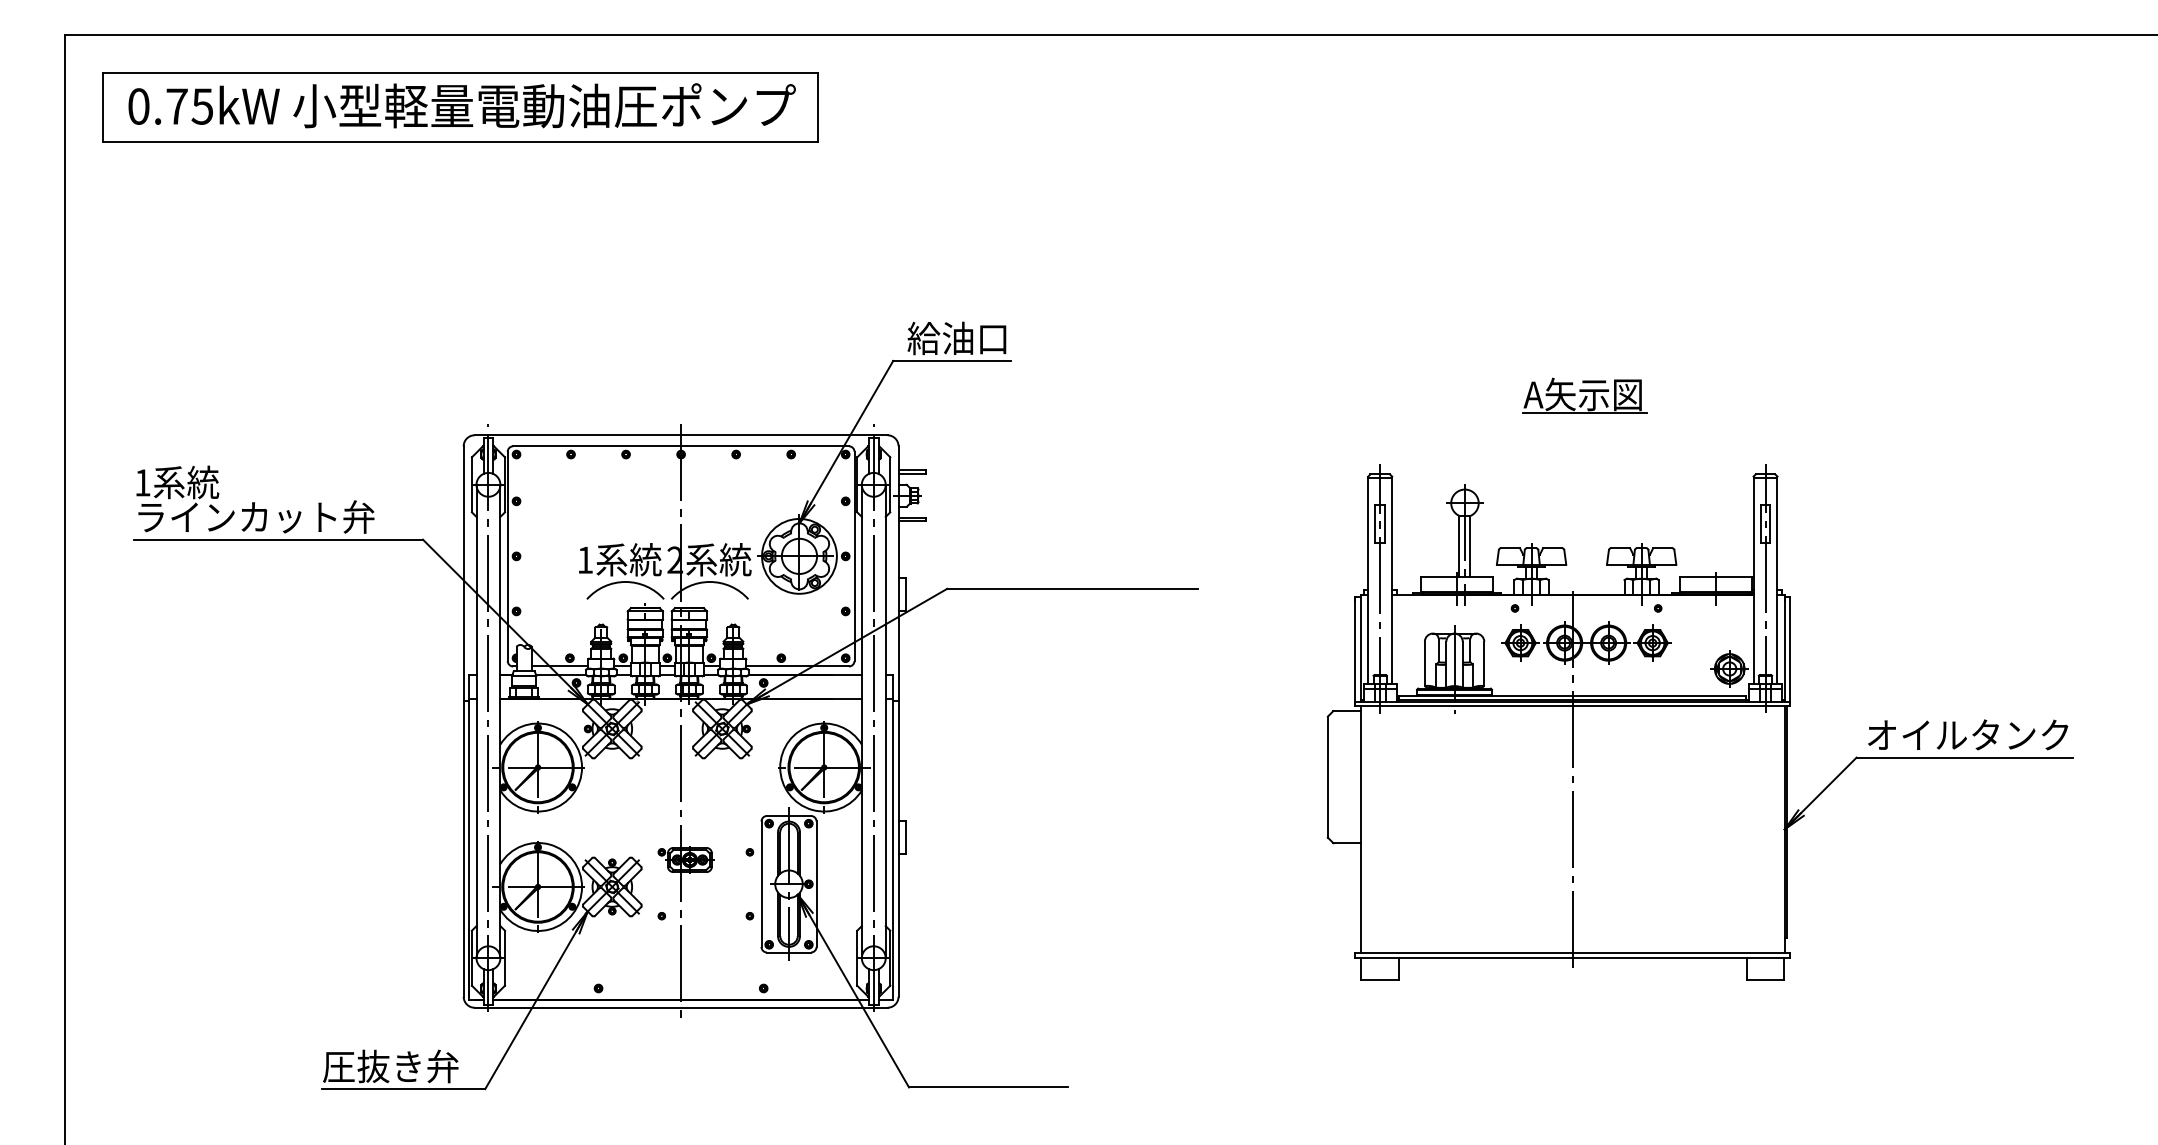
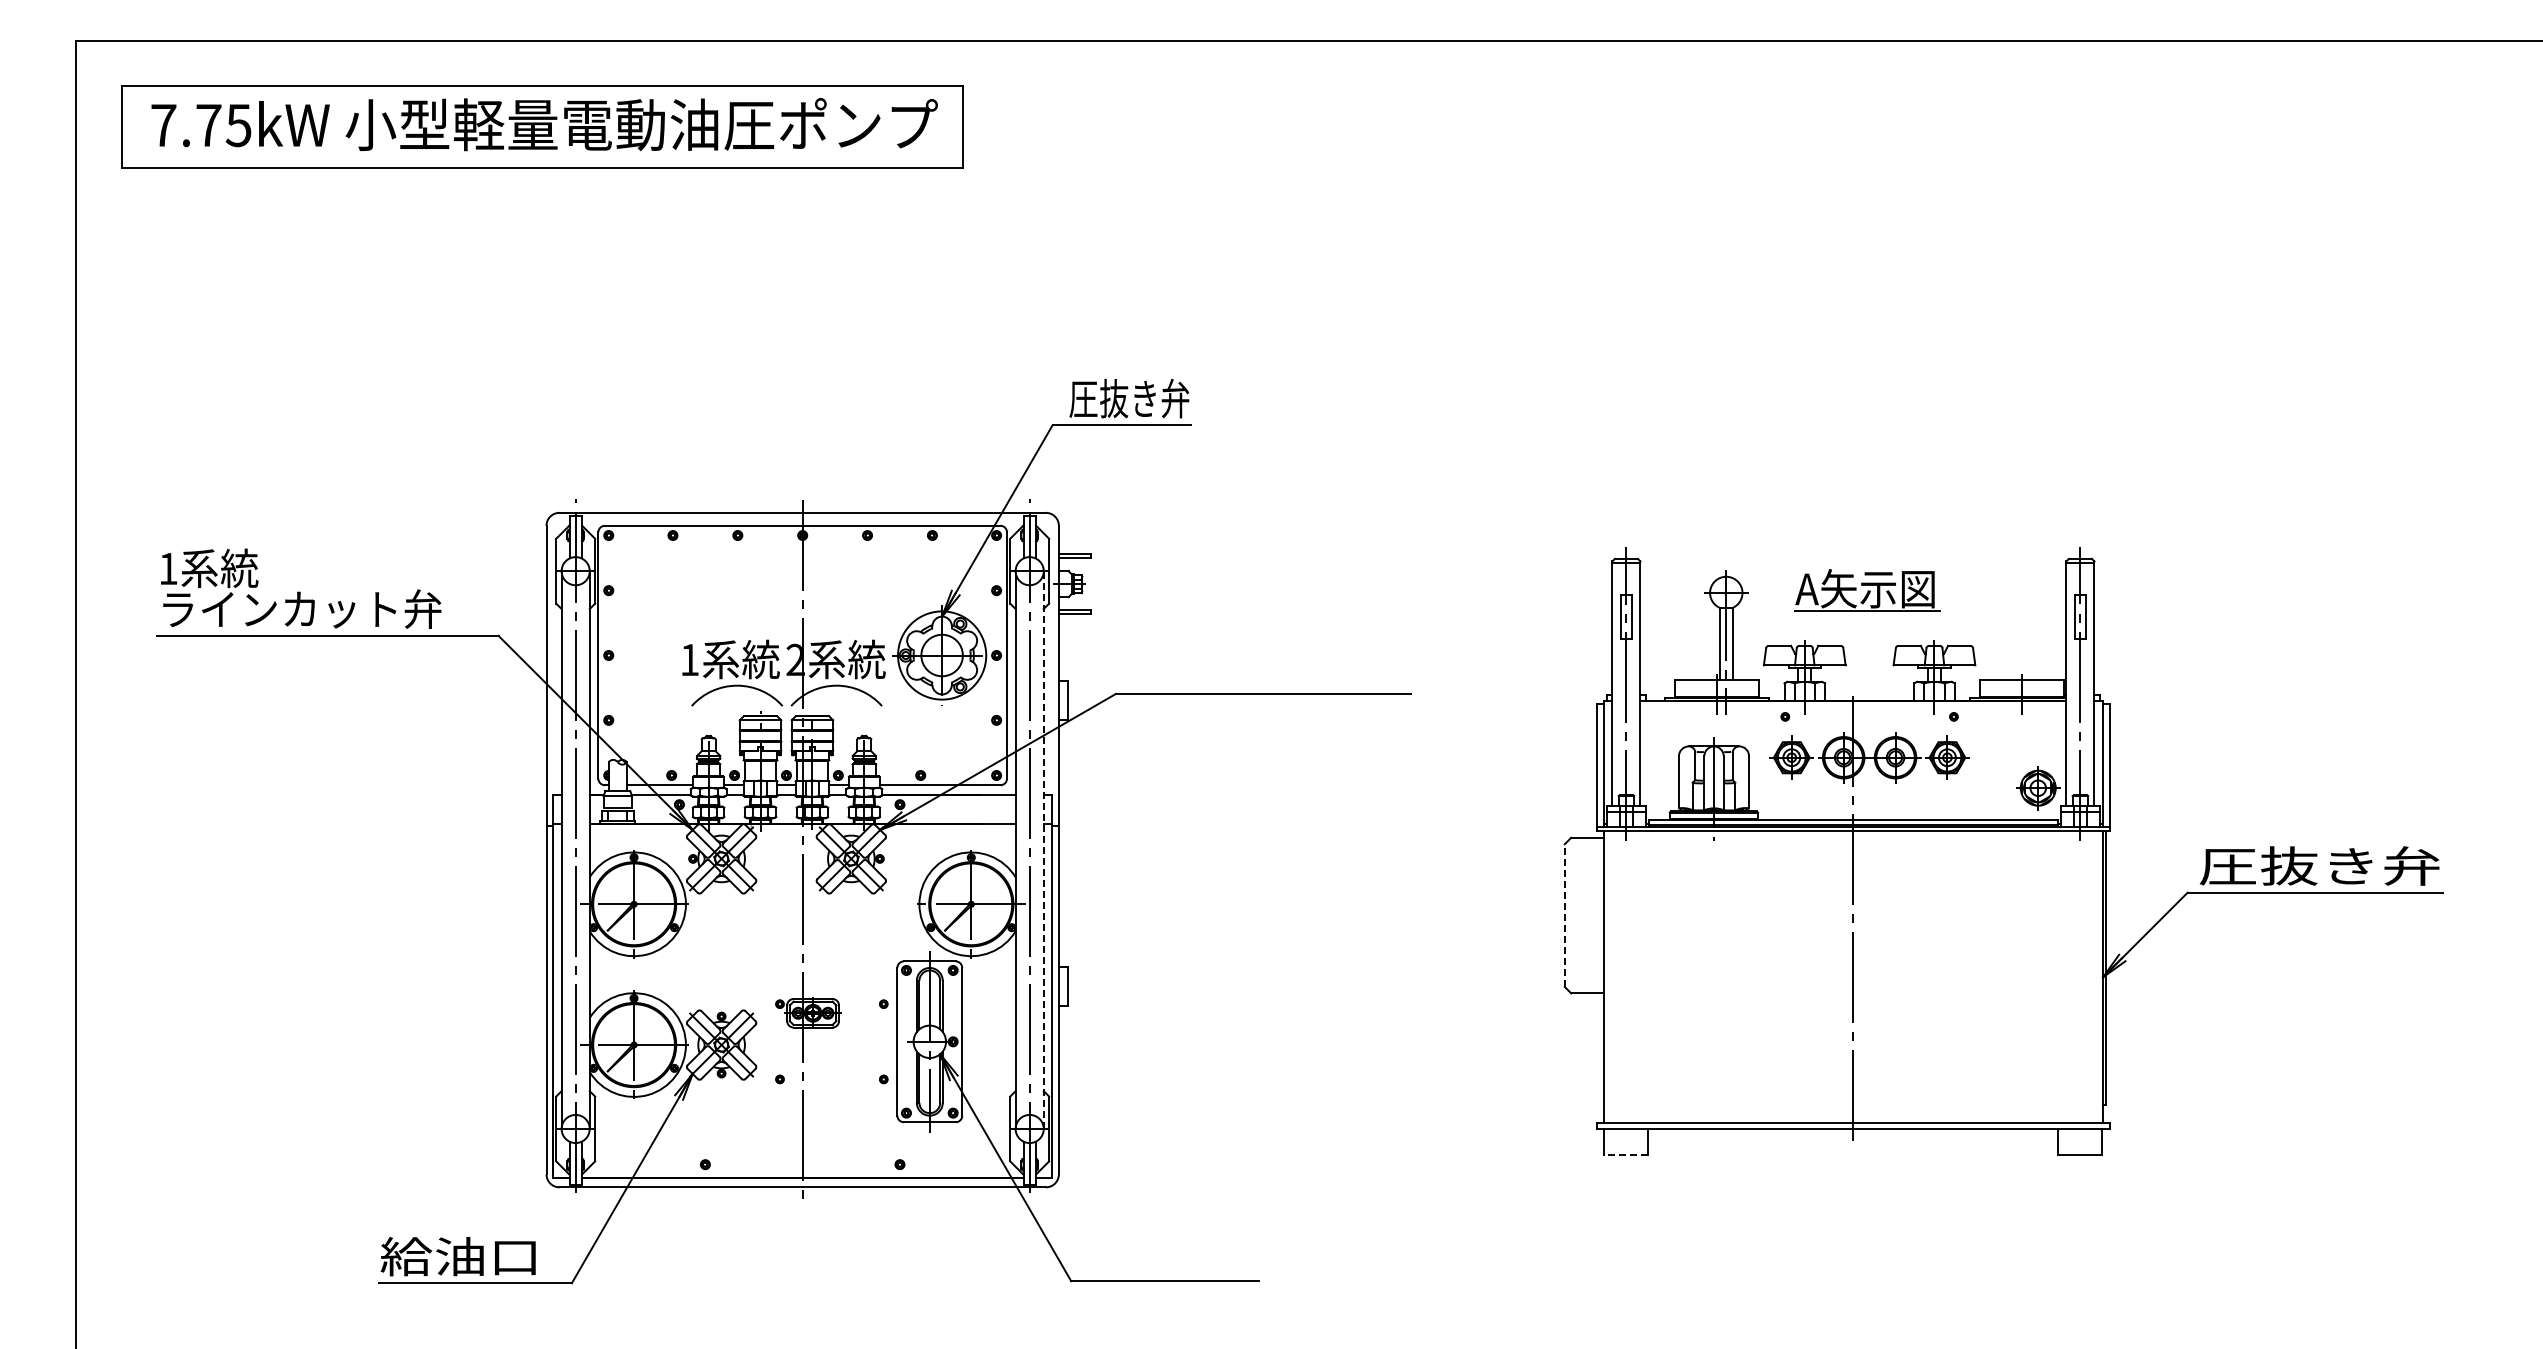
text: (138, 106) -> (163, 125), 0.75kW -> 7.75kW
text: (958, 338) -> (1129, 398), 給油口 -> 圧抜き弁
part: (1584, 395) -> (1867, 590), moved
line: (885, 721) -> (1043, 850), solid -> dashed
text: (1968, 734) -> (2319, 865), オイルタンク -> 圧抜き弁
line: (1327, 777) -> (1564, 915), solid -> dashed
line: (1379, 979) -> (1625, 1154), solid -> dashed
text: (390, 1066) -> (460, 1256), 圧抜き弁 -> 給油口

